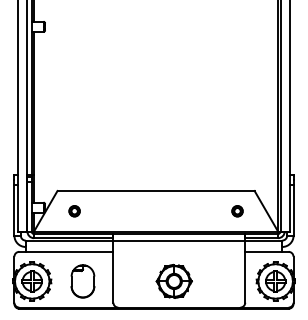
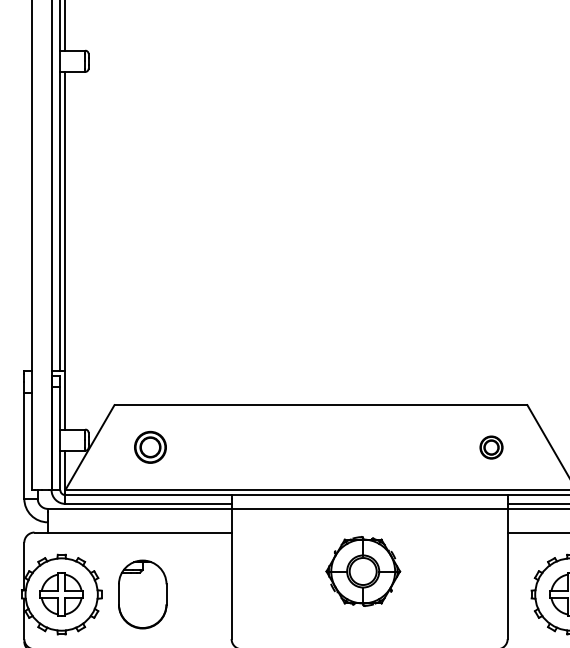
part: (74, 211) -> (150, 448), size x1.4
part: (173, 280) -> (361, 569), moved
part: (82, 281) -> (141, 594), moved

